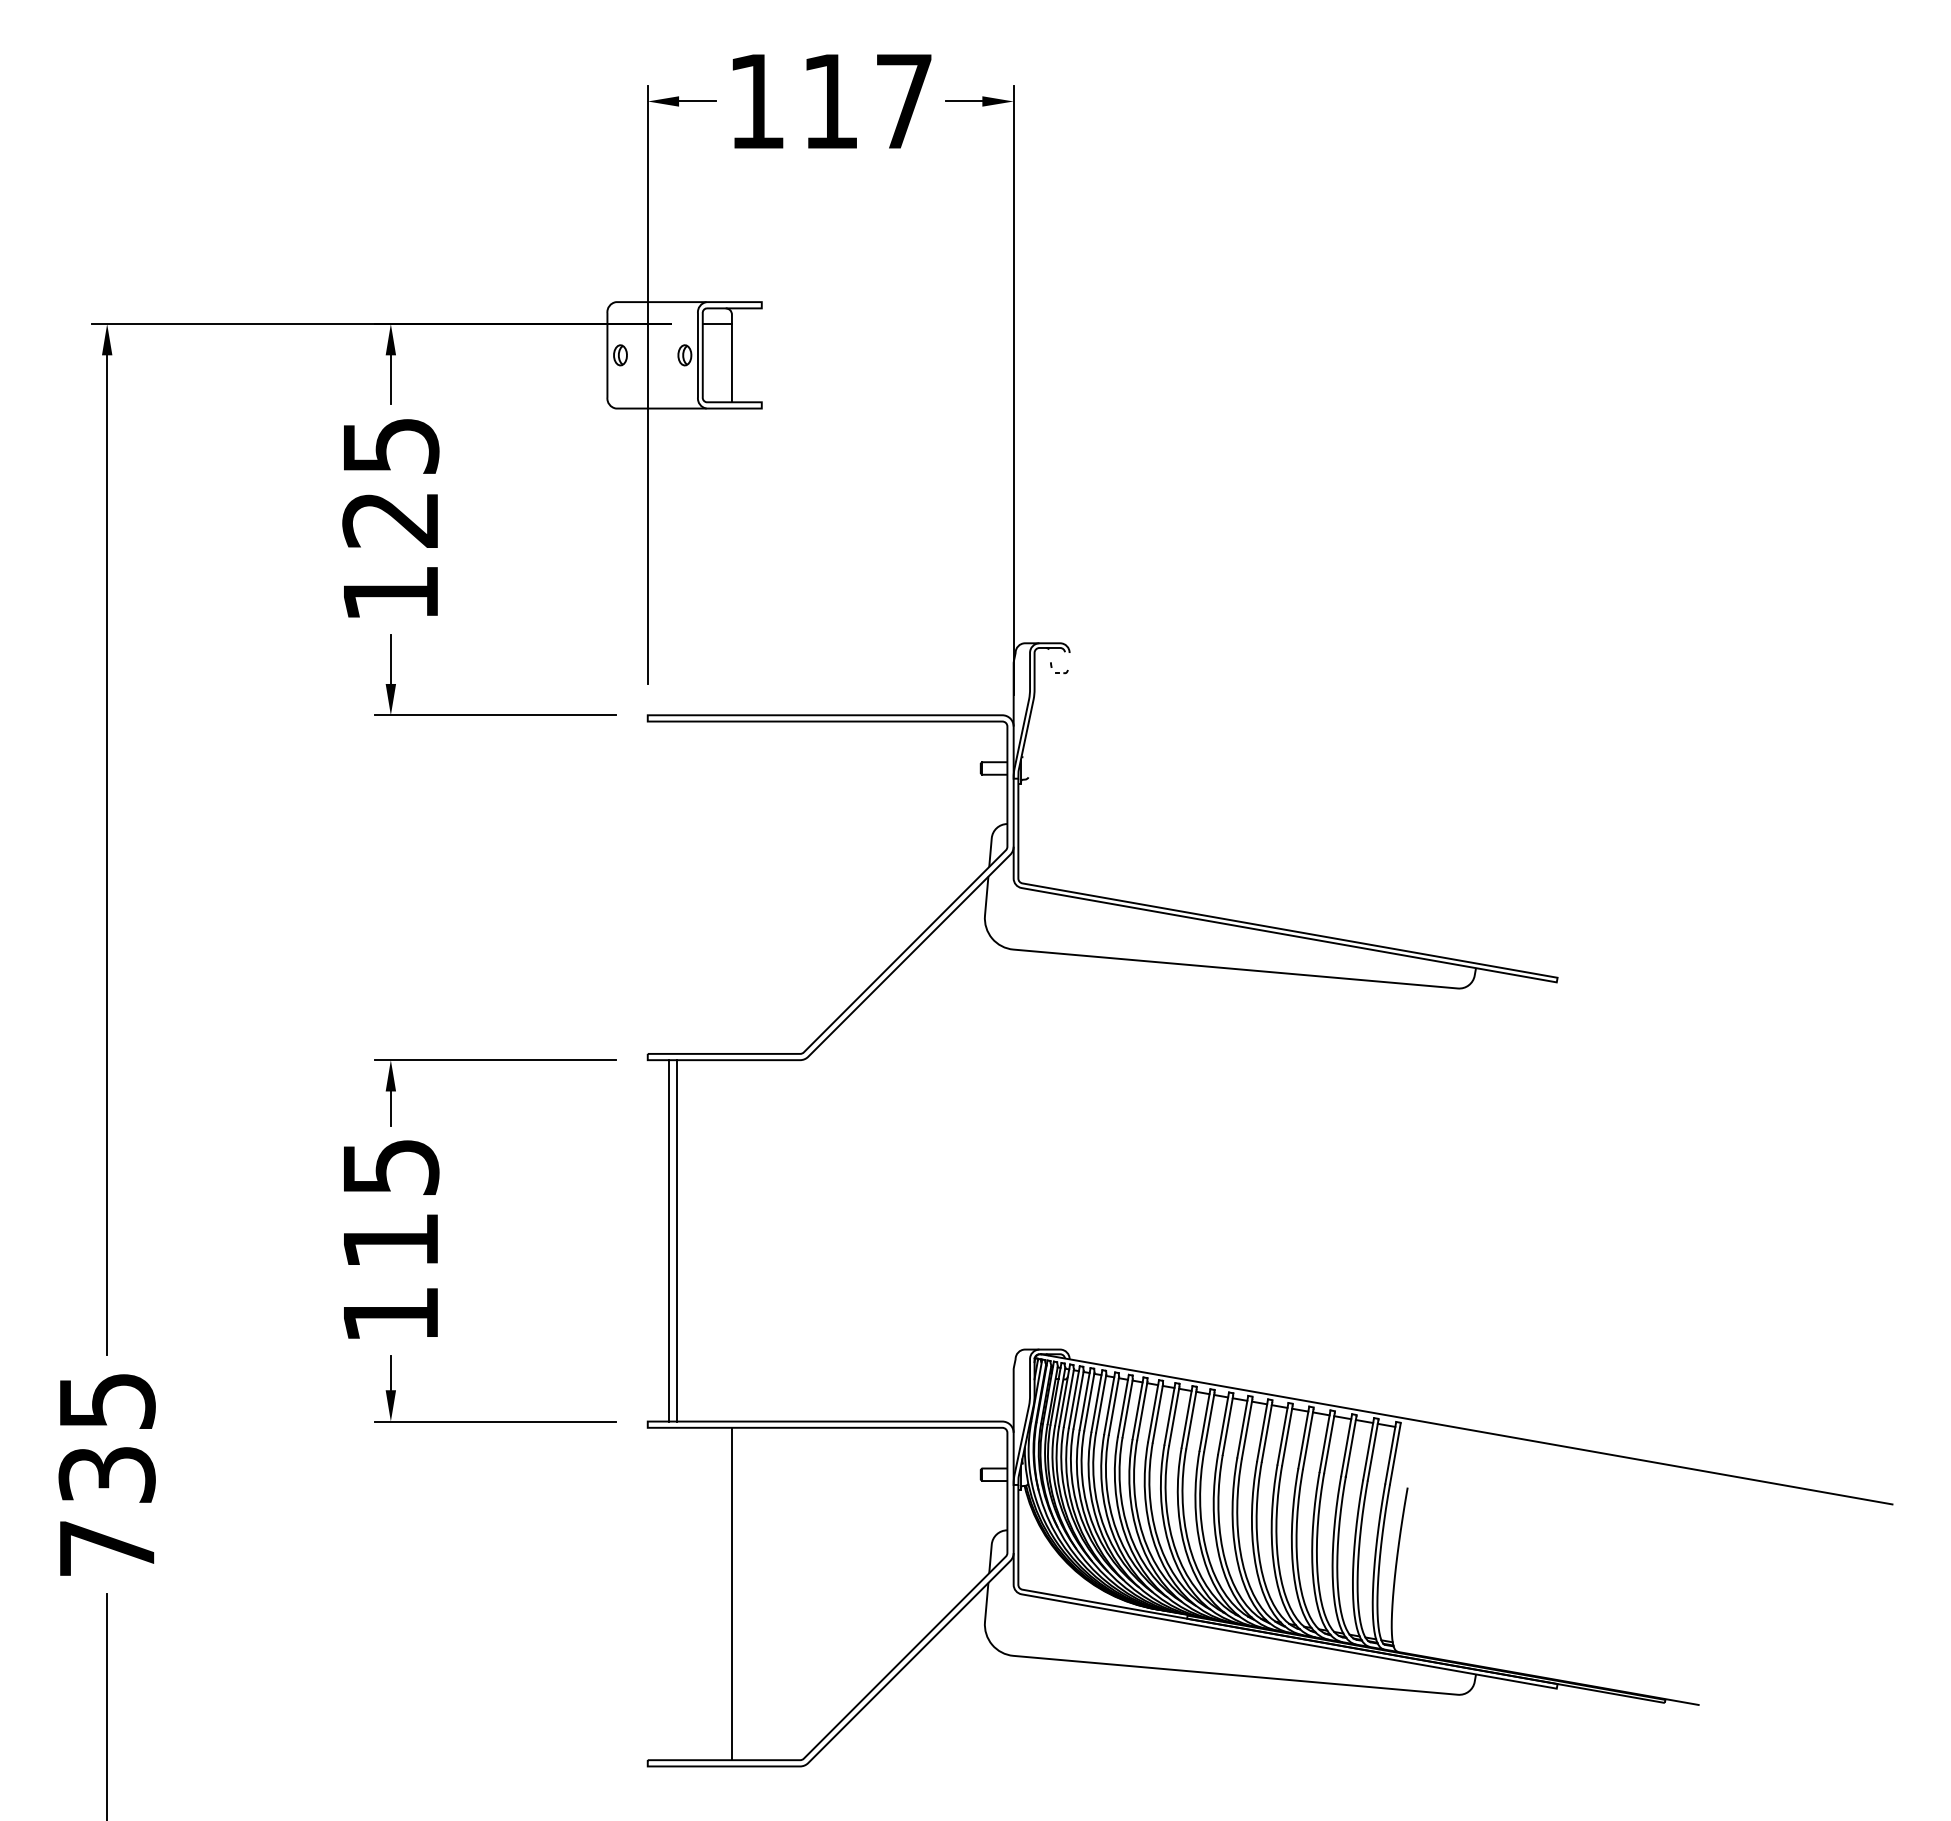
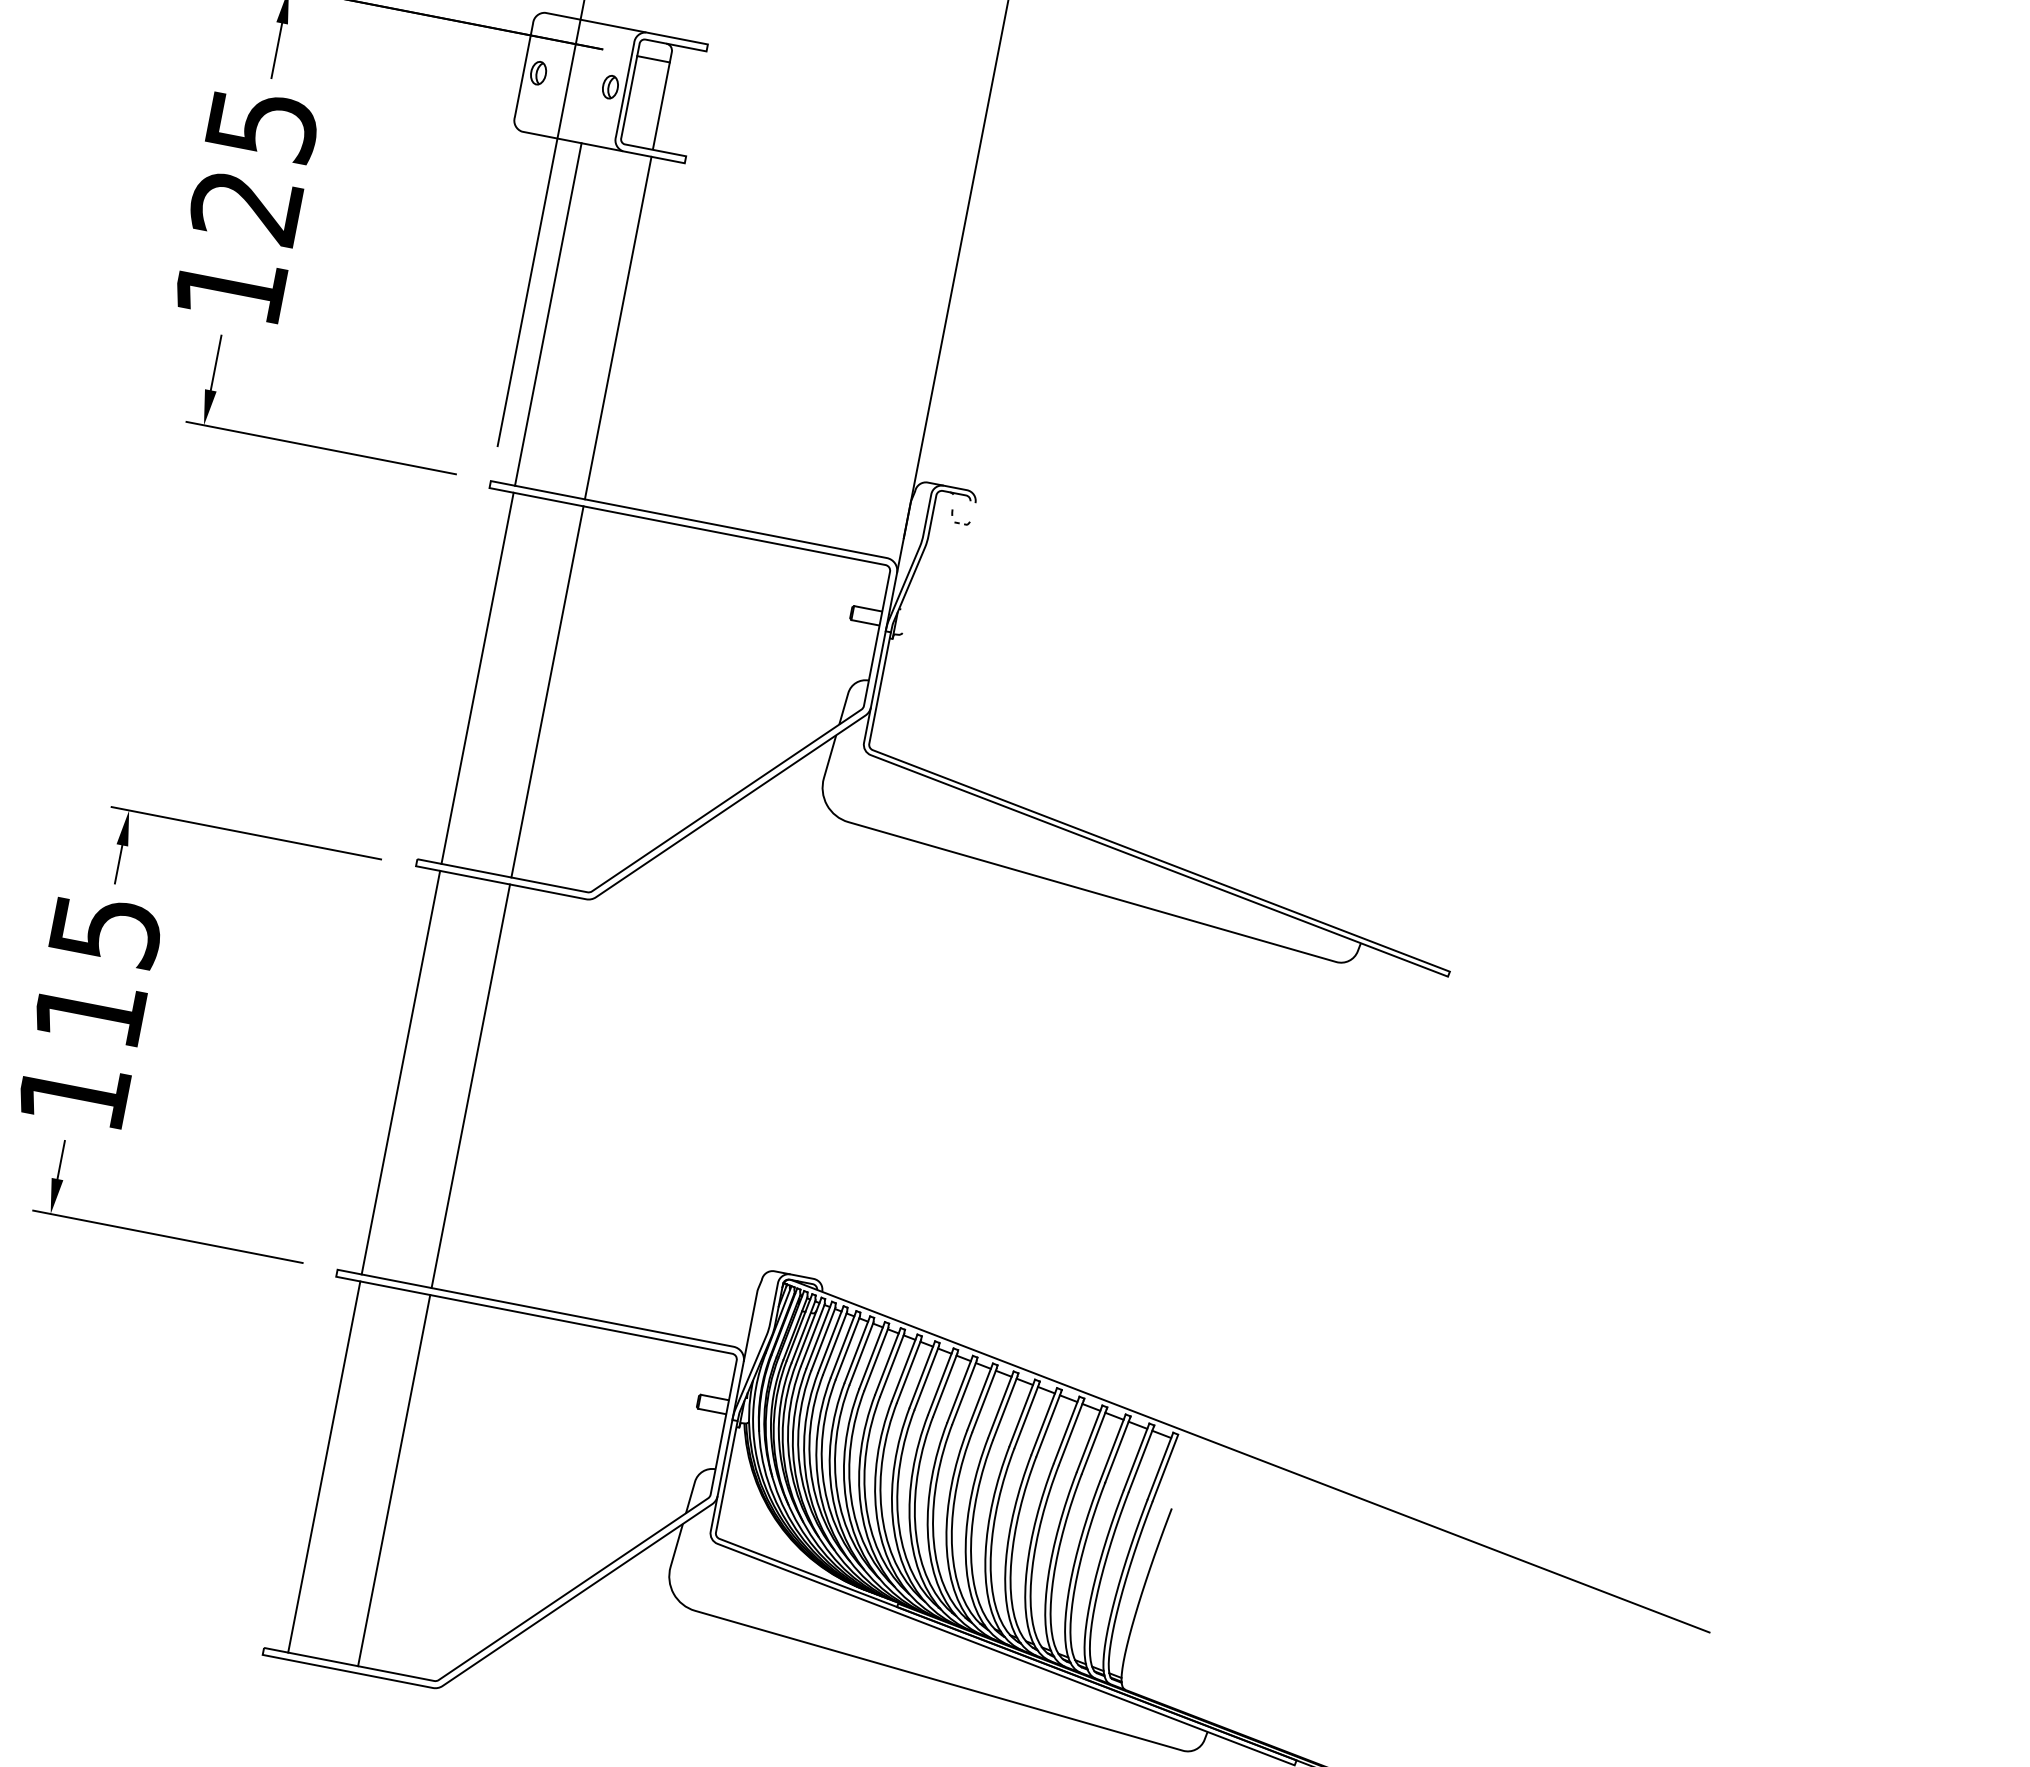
line: (669, 561) -> (548, 314), added
line: (731, 561) -> (617, 327), added
line: (669, 887) -> (477, 678), added
line: (731, 887) -> (547, 691), added
line: (676, 1240) -> (470, 1085), moved
line: (669, 1593) -> (324, 1466), added

